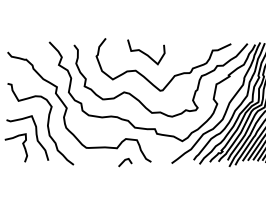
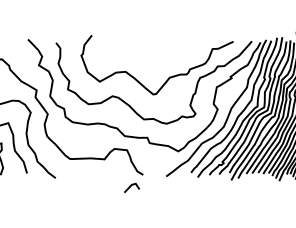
curve: (146, 53) -> (137, 52), removed
line: (124, 162) -> (131, 187), moved

